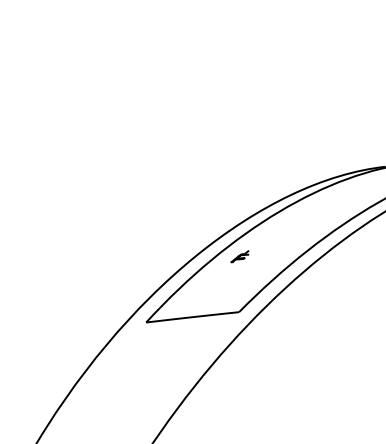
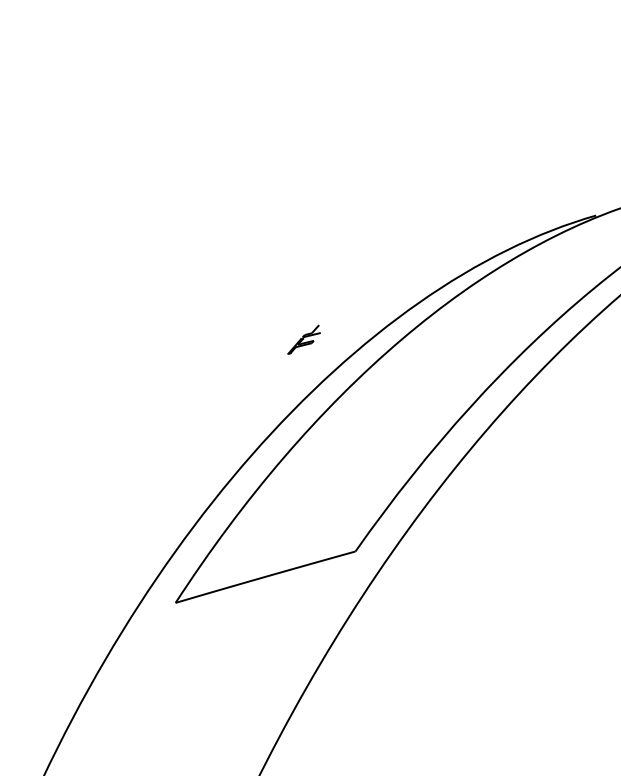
part: (239, 256) -> (302, 339), moved

